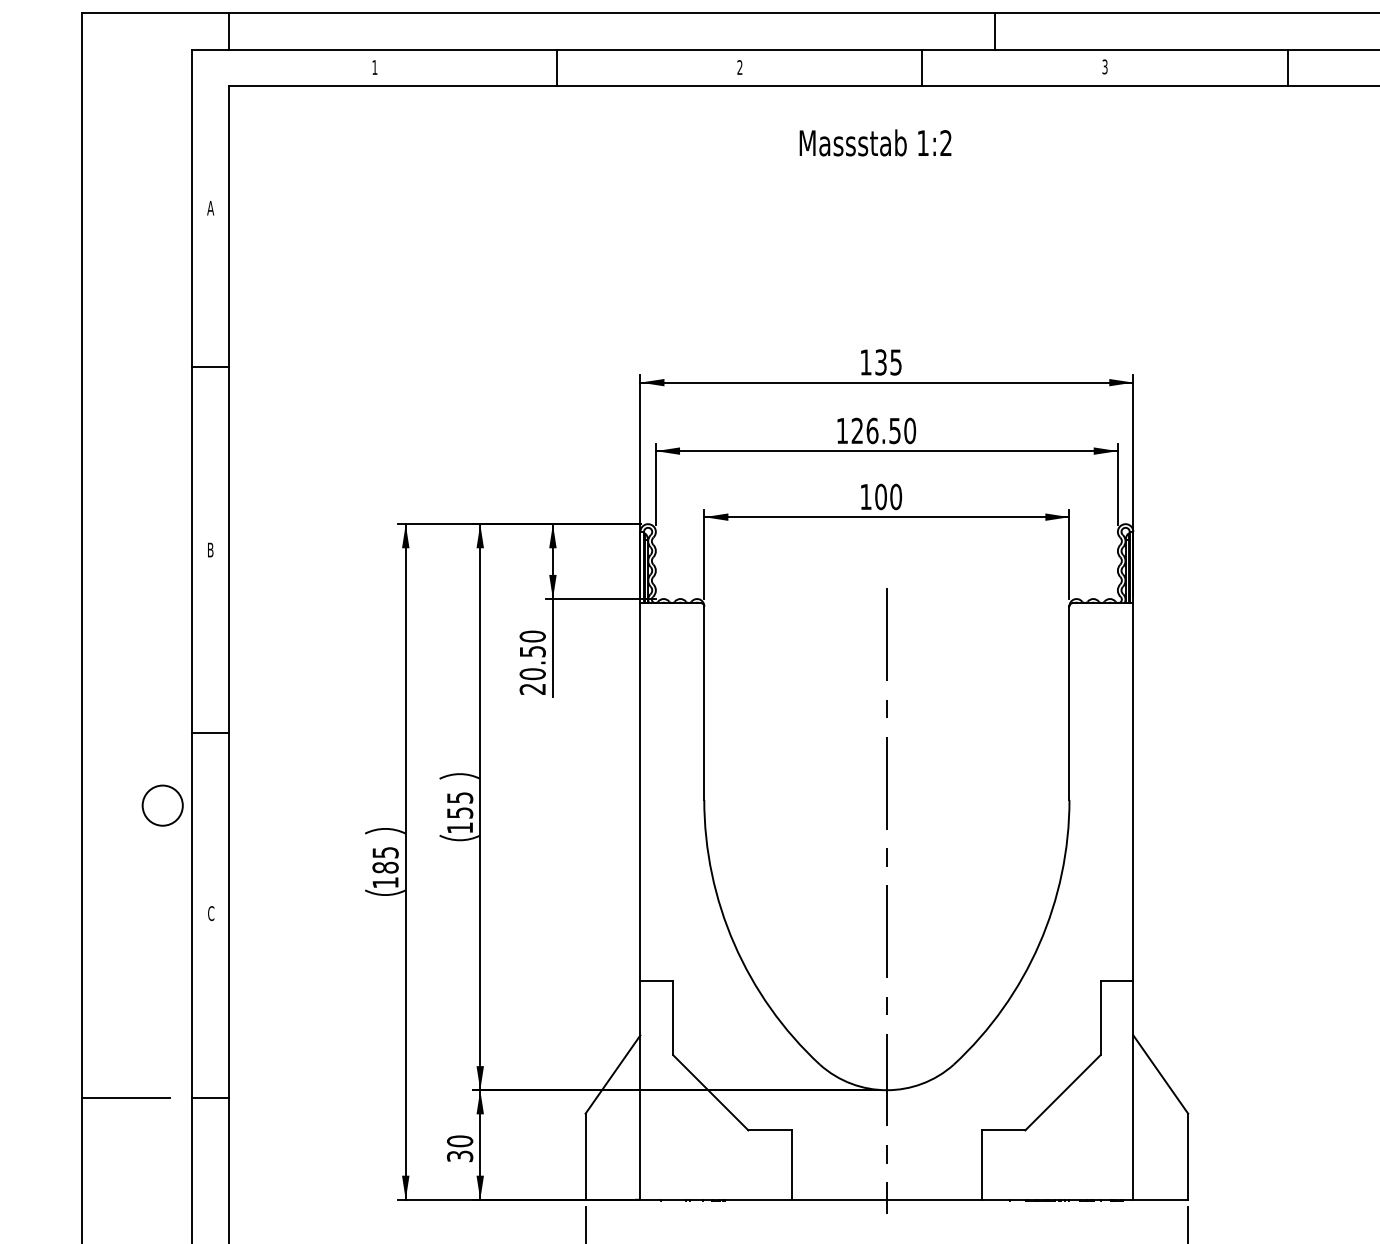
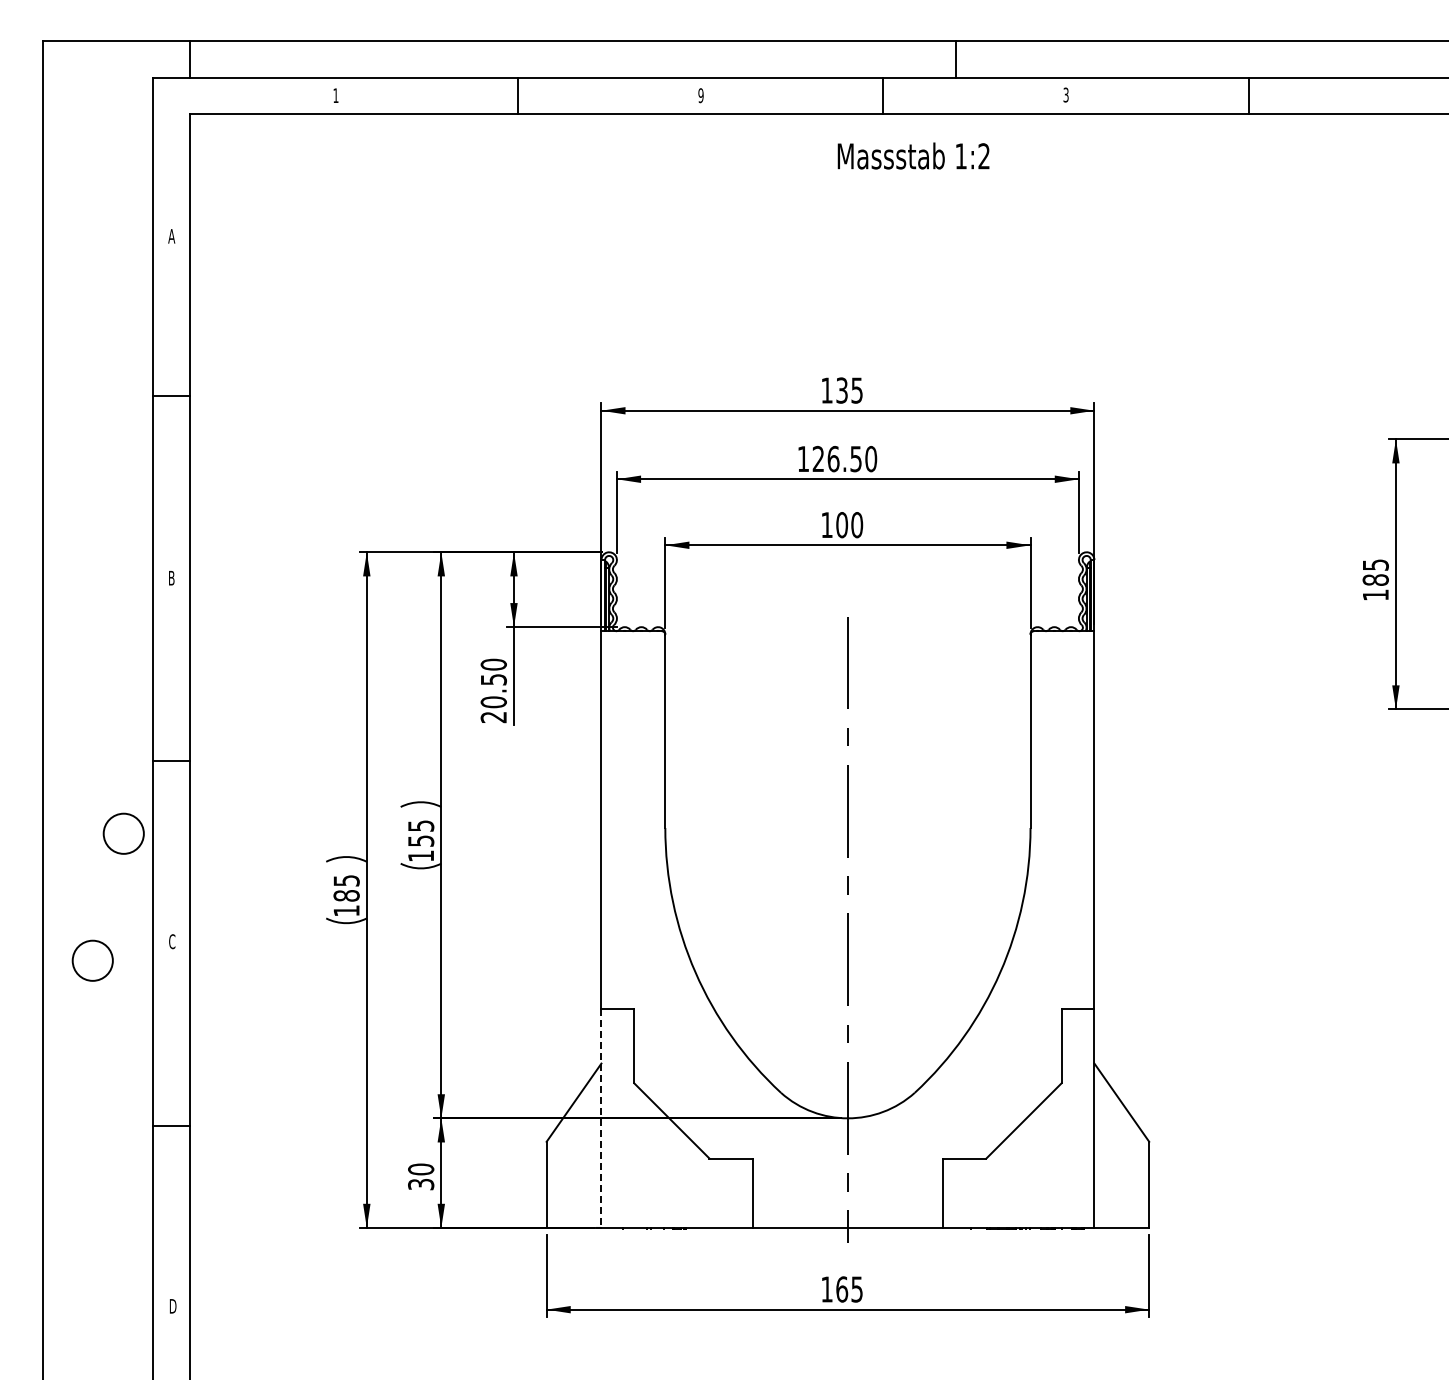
text: (739, 67) -> (700, 95), 2 -> 9
text: (875, 142) -> (913, 155), moved
circle: (131, 932) -> (92, 960), added
line: (640, 1090) -> (601, 1118), solid -> dashed
line: (126, 1097) -> (87, 1125), removed

